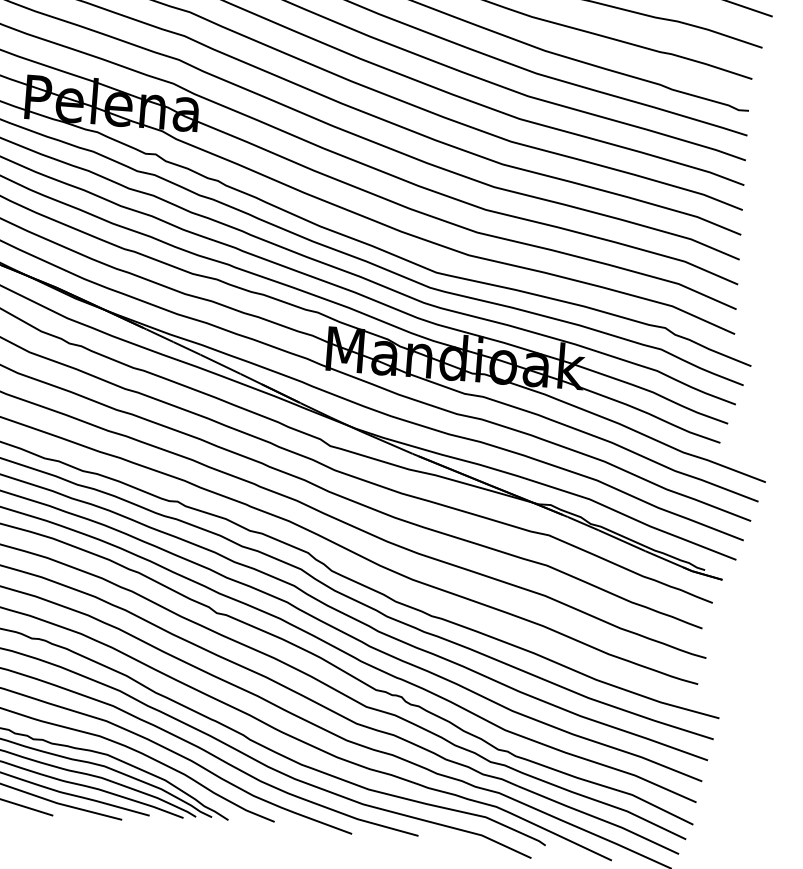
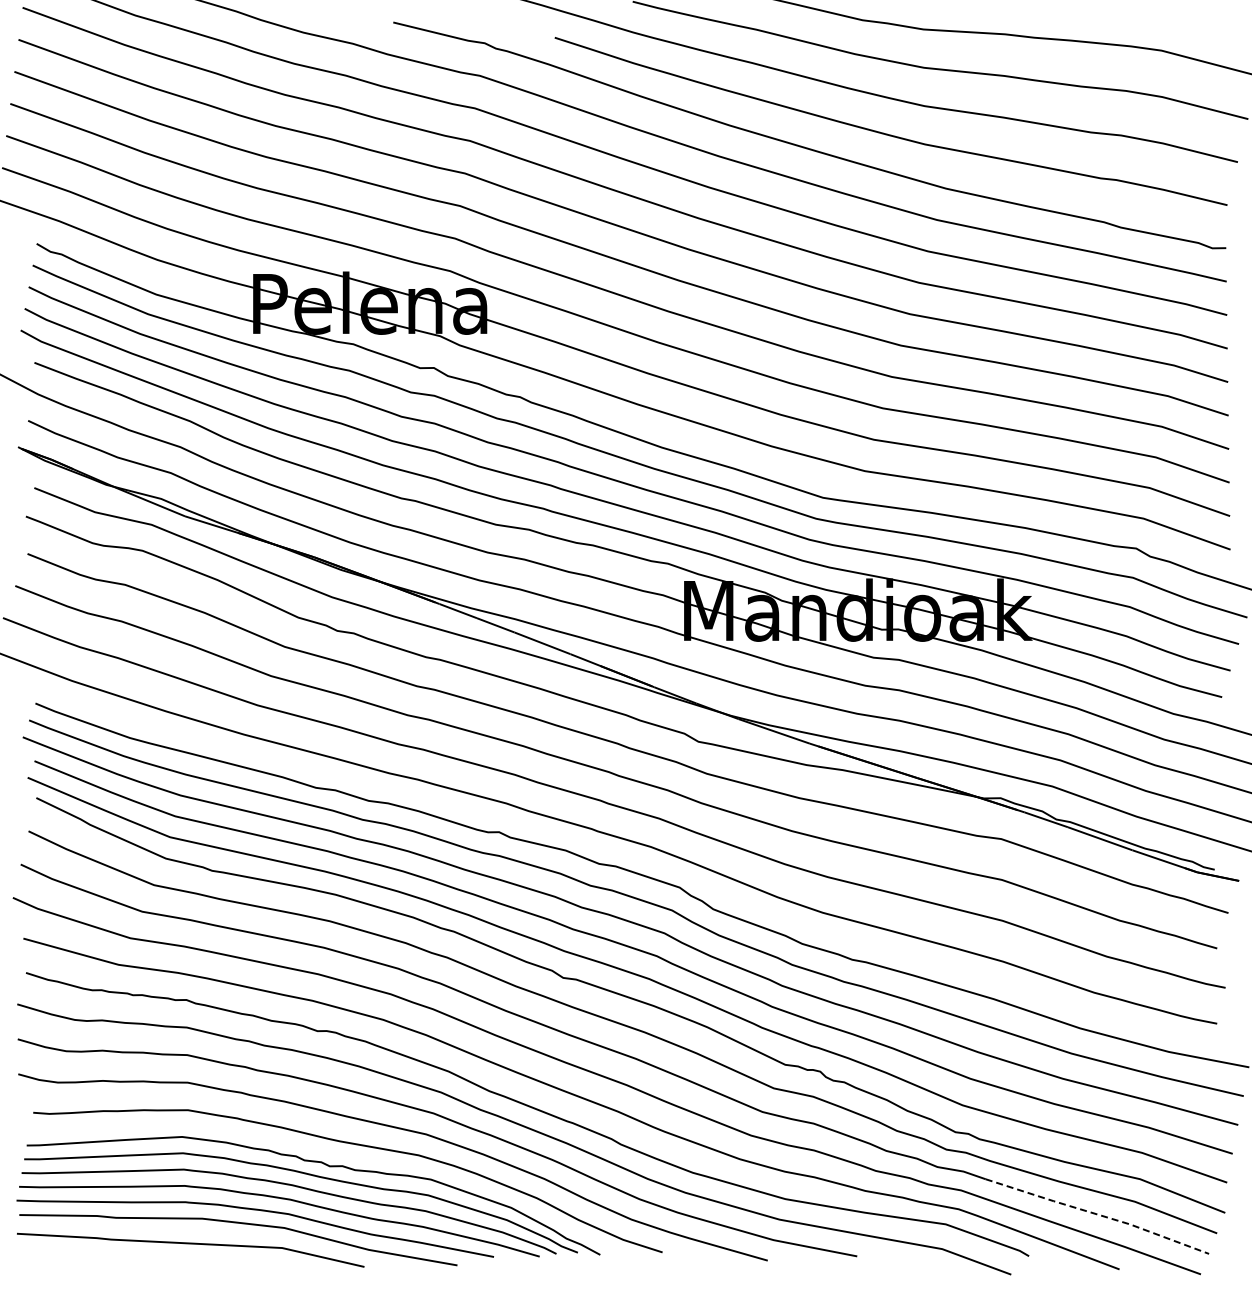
line: (599, 818) -> (1098, 1214), solid -> dashed

